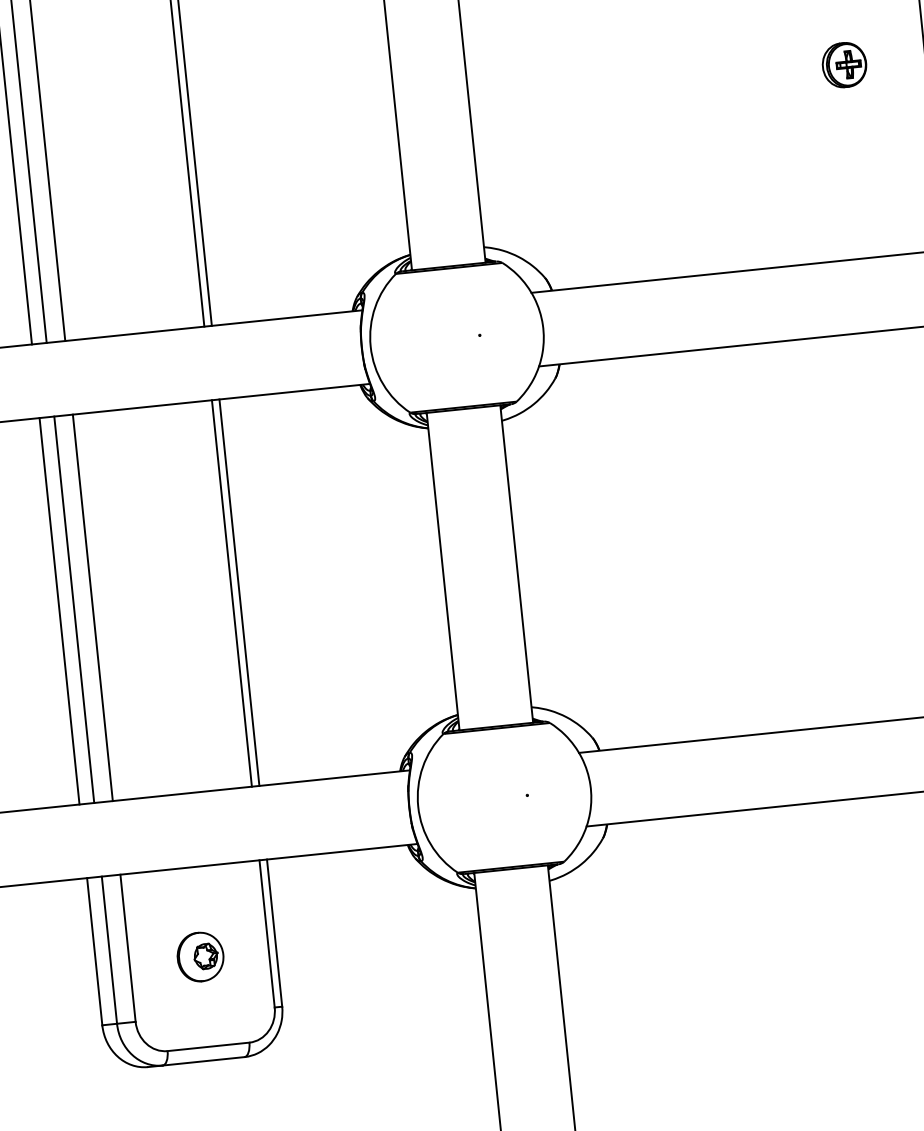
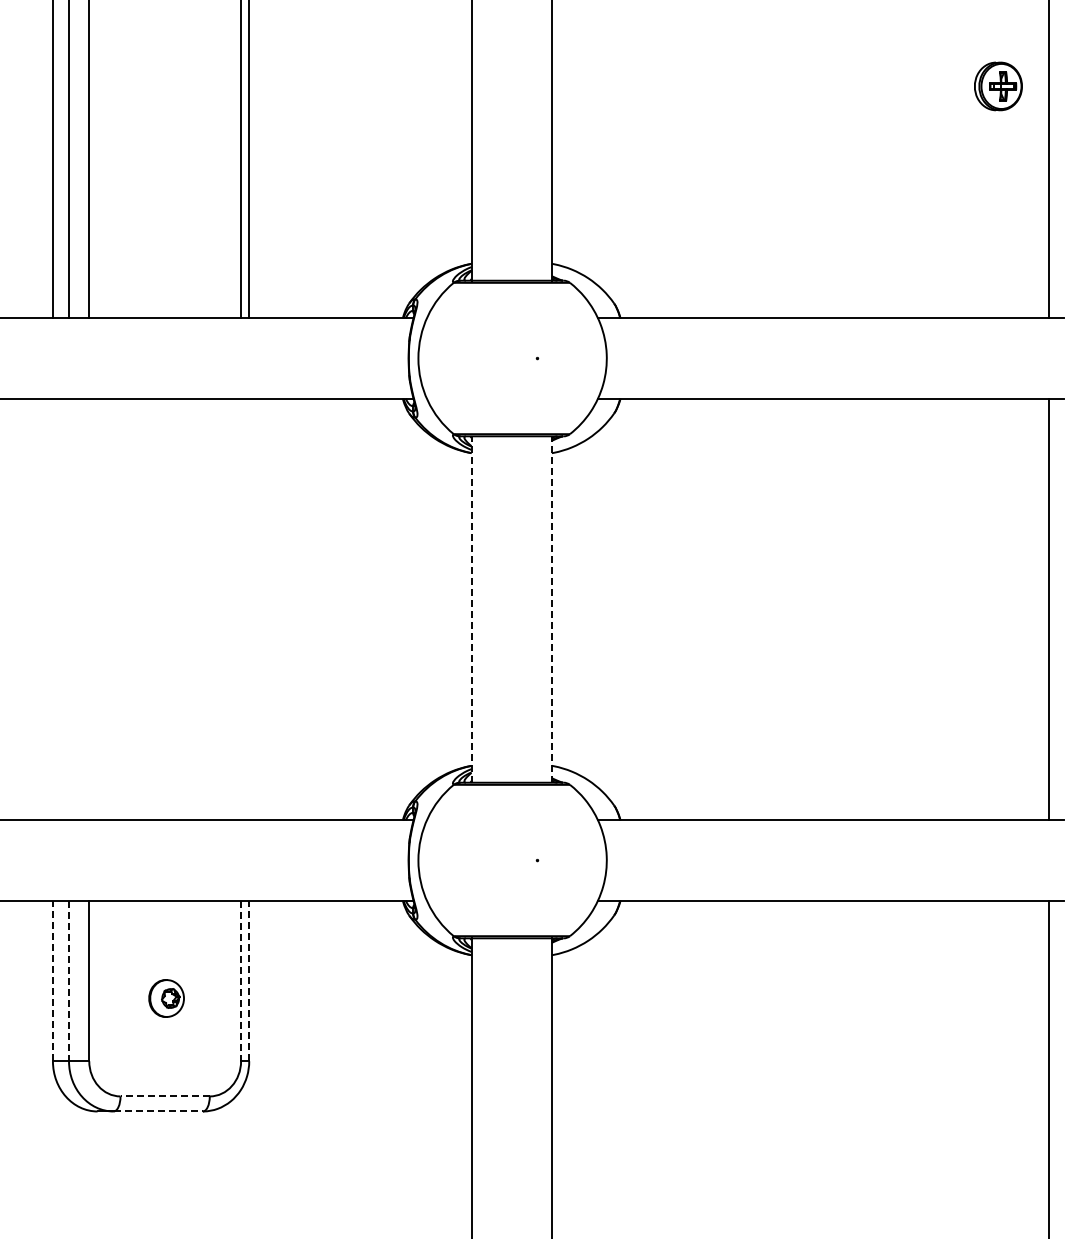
part: (844, 65) -> (998, 86), moved
line: (516, 564) -> (551, 609), solid -> dashed
line: (443, 571) -> (471, 609), solid -> dashed
line: (239, 592) -> (249, 609), removed
line: (232, 593) -> (241, 609), removed
line: (93, 607) -> (89, 609), removed
line: (74, 609) -> (69, 609), removed
line: (59, 611) -> (52, 609), removed
line: (274, 932) -> (249, 980), solid -> dashed
line: (267, 934) -> (241, 981), solid -> dashed
line: (109, 950) -> (69, 981), solid -> dashed
line: (94, 951) -> (52, 980), solid -> dashed
part: (200, 957) -> (166, 998), size x0.7
line: (208, 1046) -> (165, 1096), solid -> dashed
line: (203, 1061) -> (158, 1111), solid -> dashed

